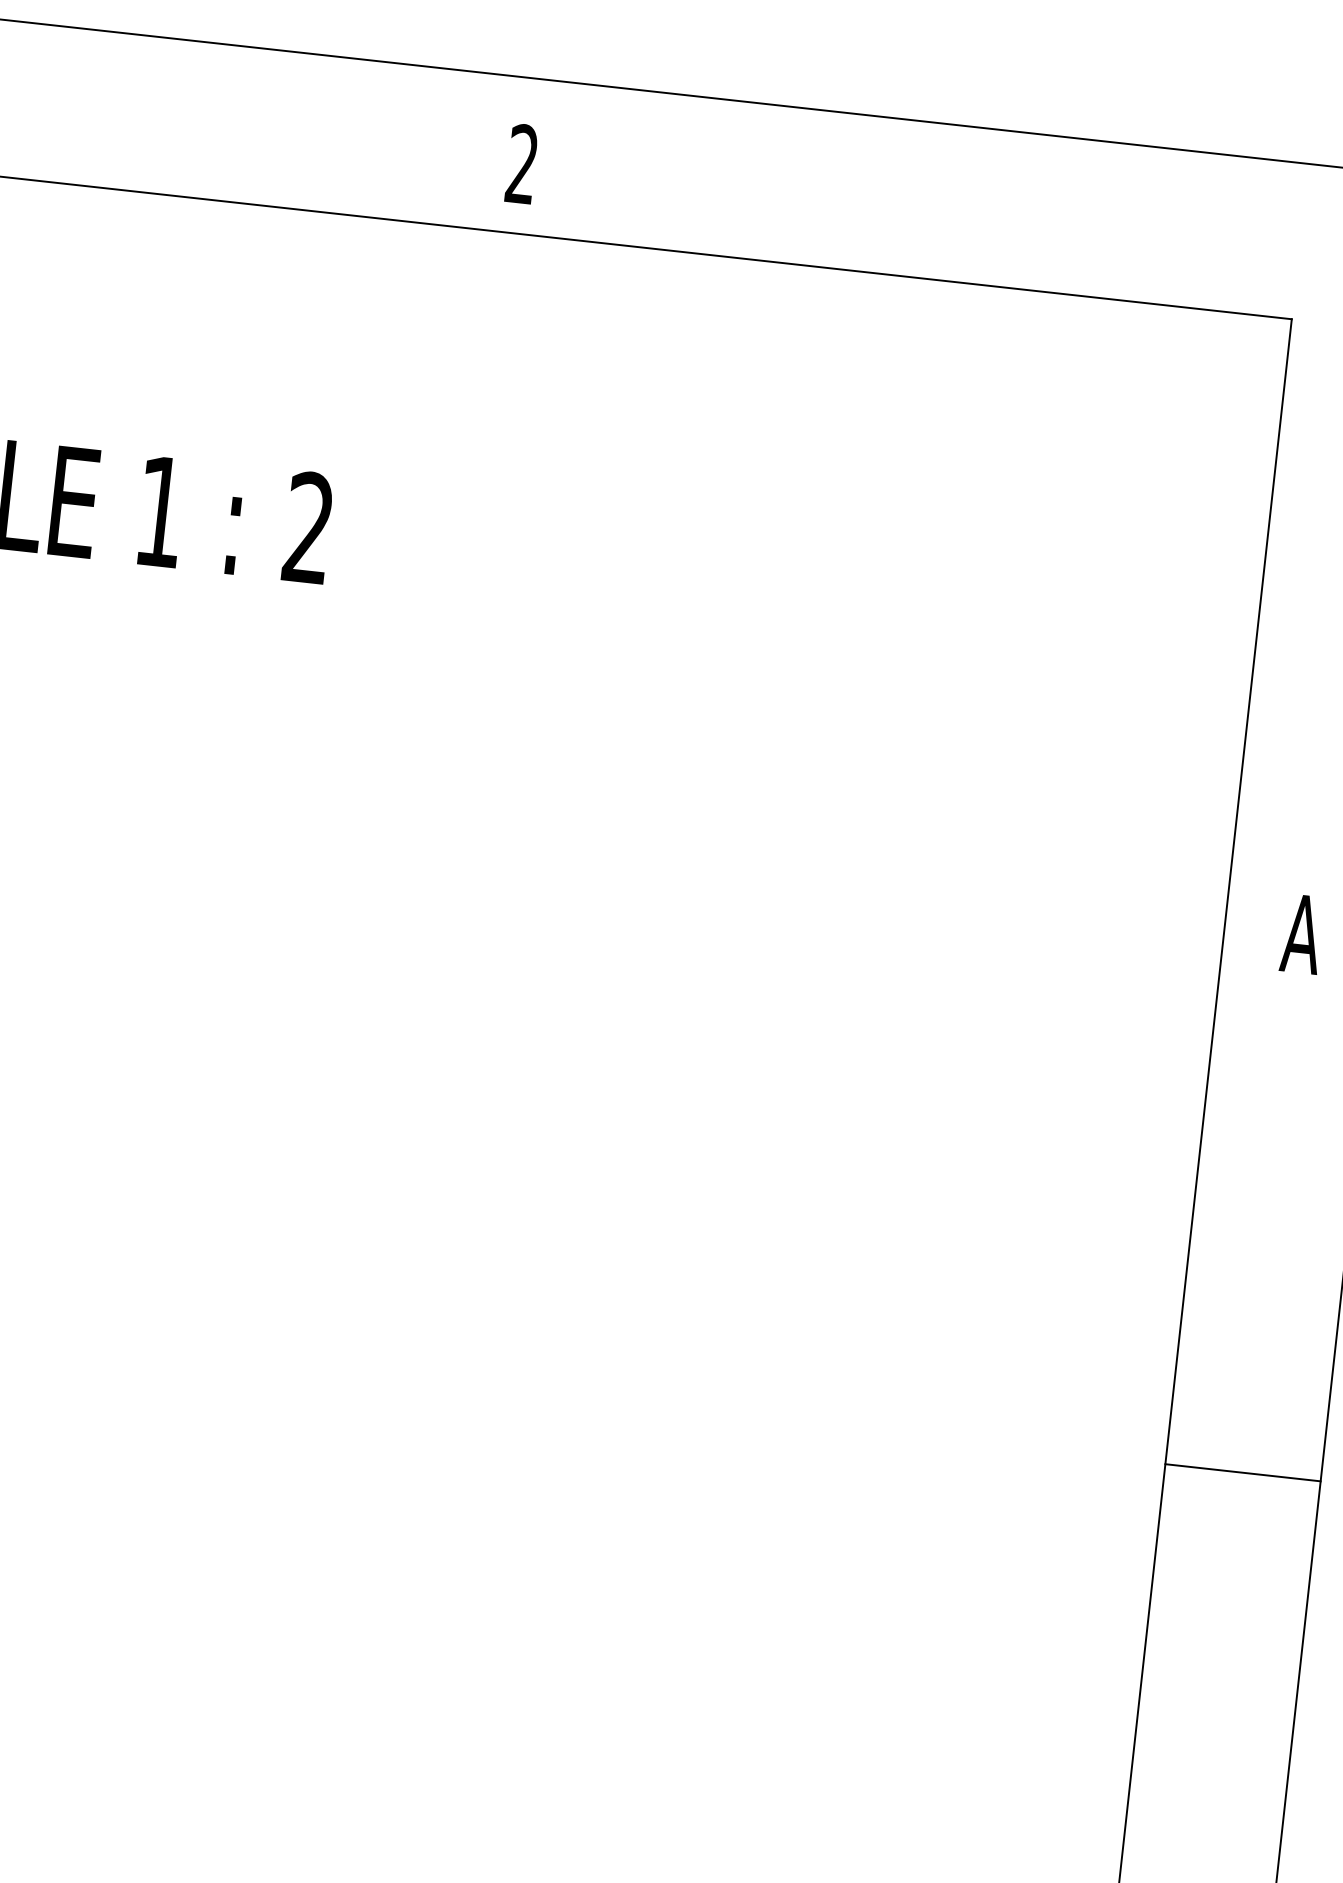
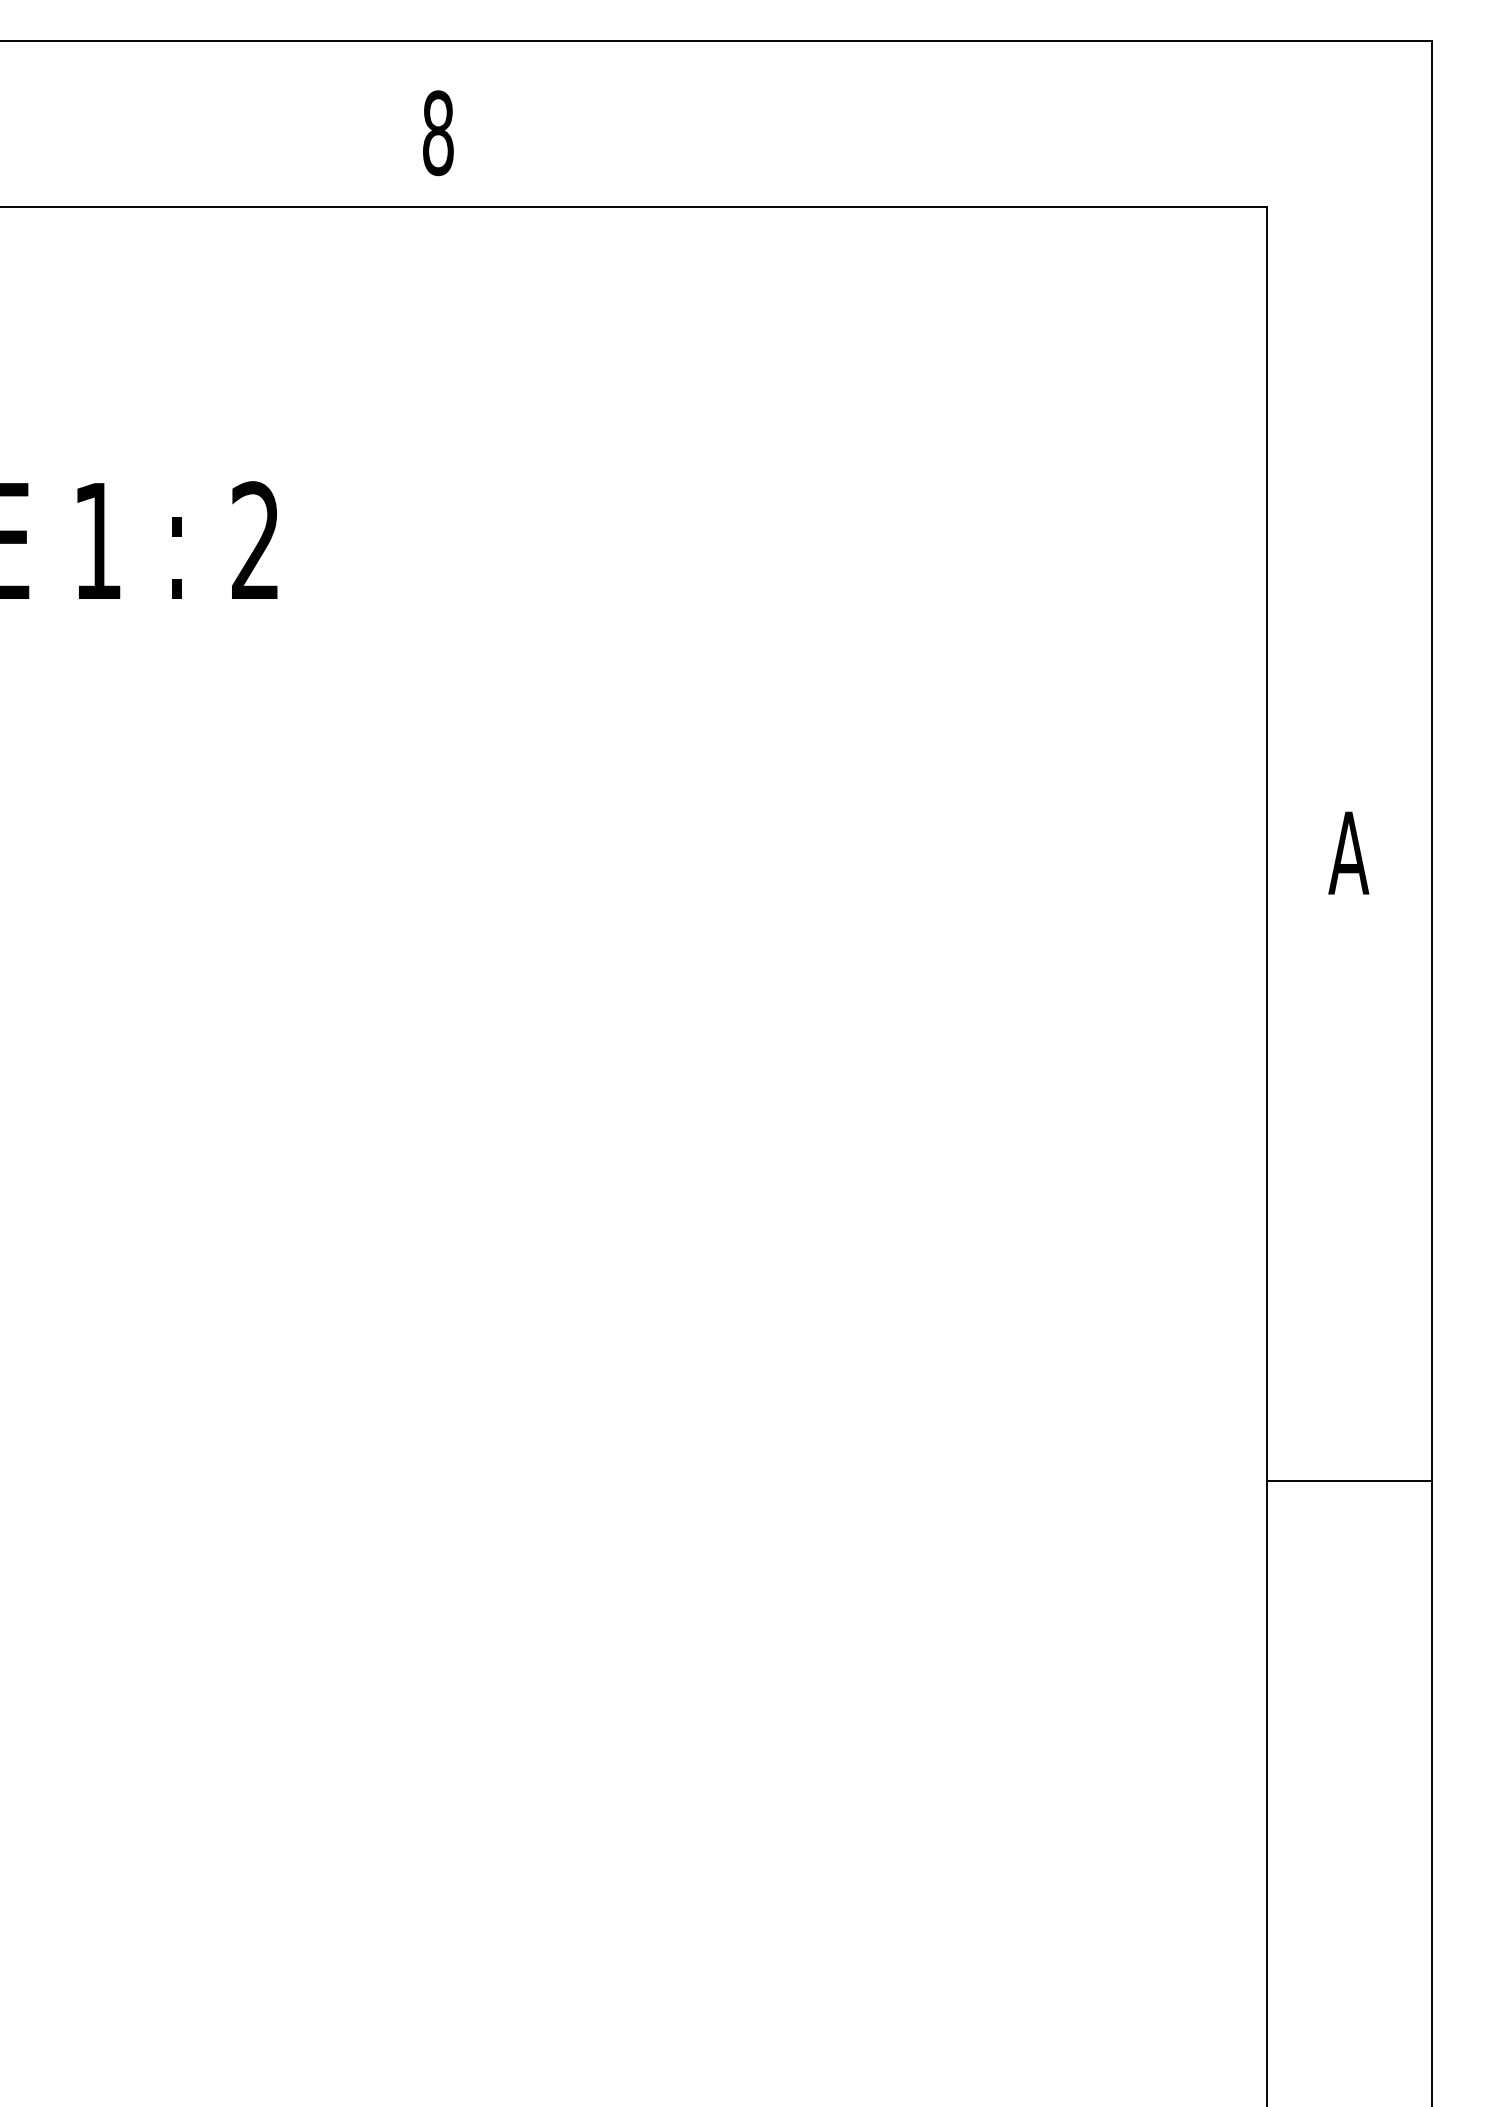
text: (522, 164) -> (438, 133), 2 -> 8
line: (1243, 1473) -> (1349, 1481), moved

